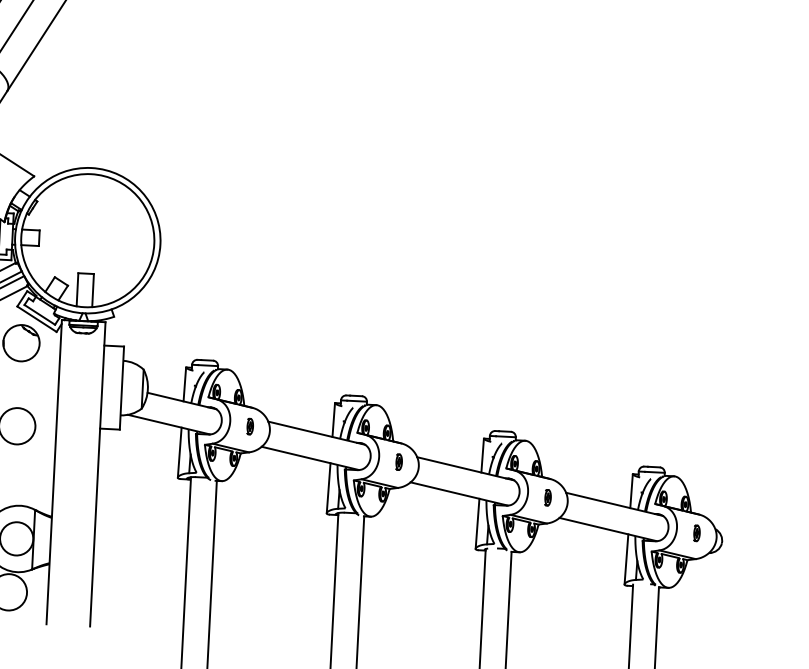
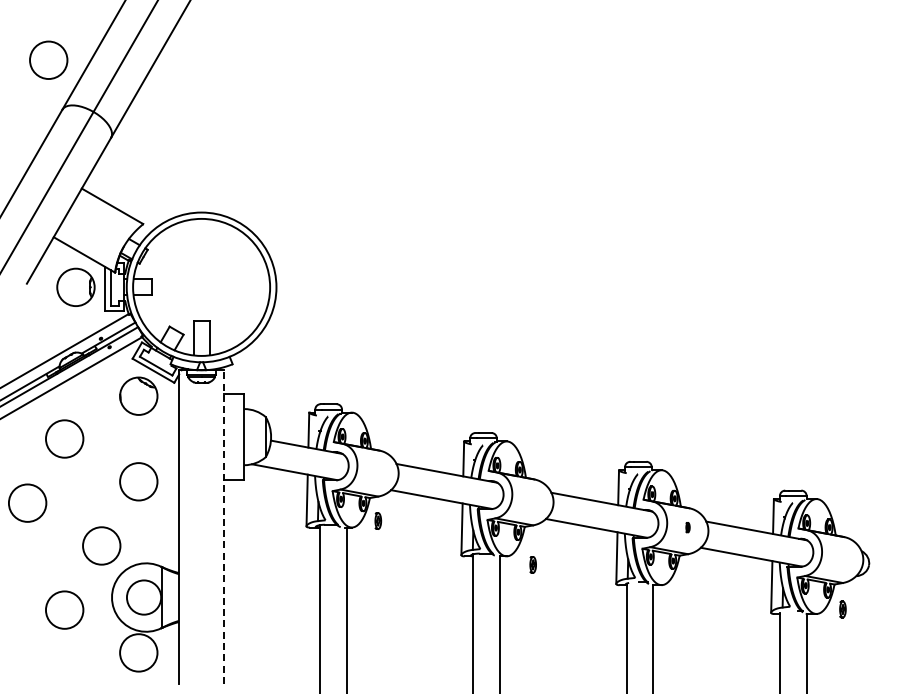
part: (250, 426) -> (378, 520), moved
part: (398, 461) -> (532, 564), moved
line: (98, 474) -> (224, 527), solid -> dashed
part: (547, 497) -> (687, 527), size x0.6
part: (696, 533) -> (842, 609), moved

